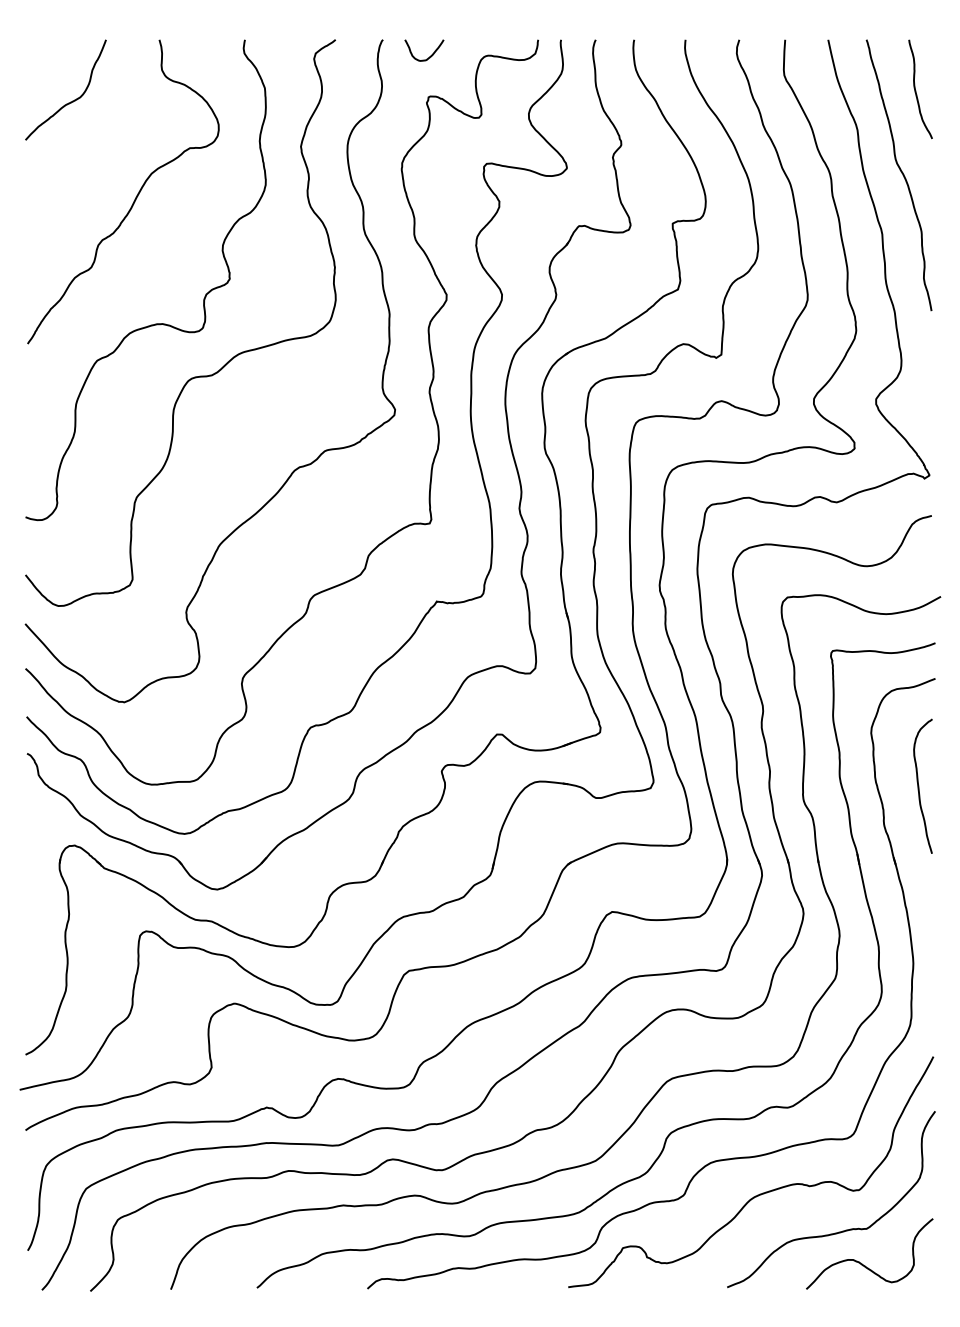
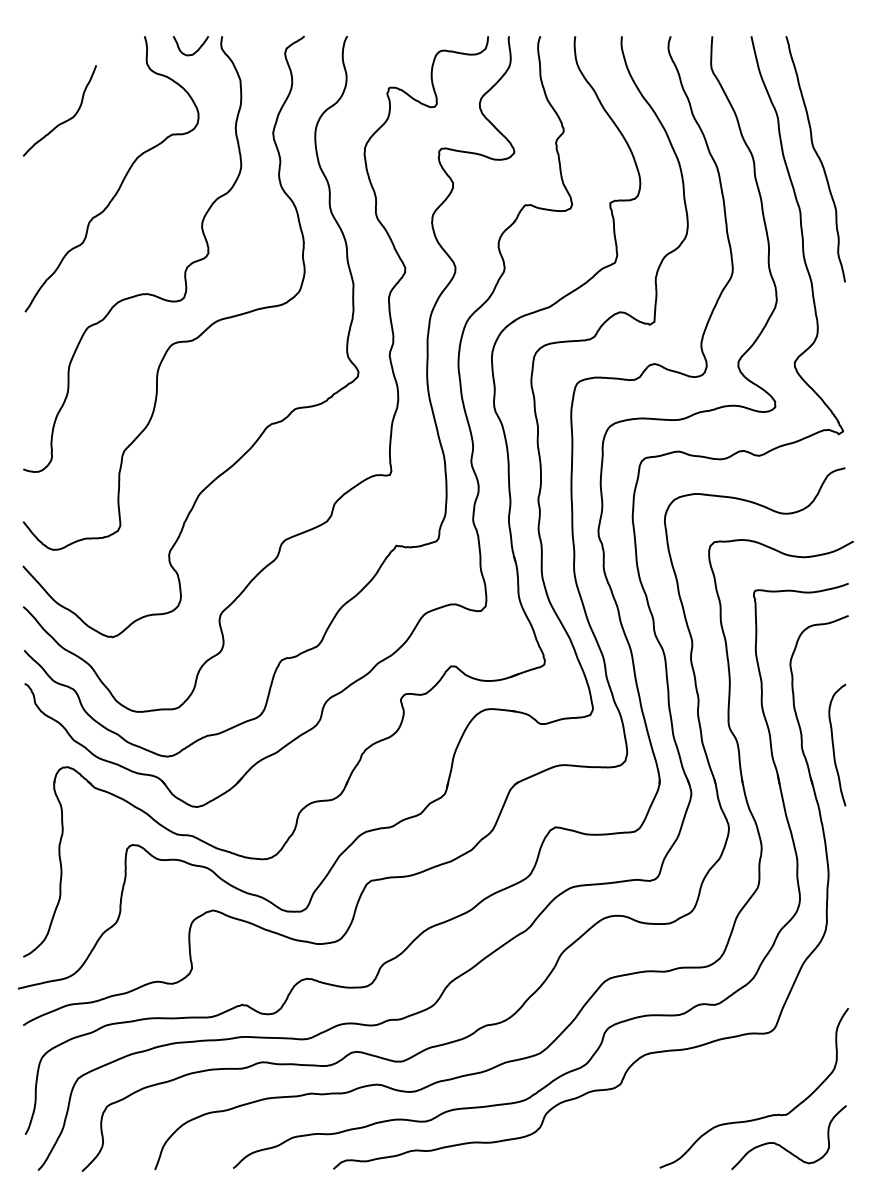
curve: (430, 55) -> (196, 50), moved
curve: (916, 90) -> (831, 82), removed
curve: (70, 101) -> (64, 121), moved
curve: (919, 785) -> (834, 744), moved
curve: (757, 1194) -> (687, 1083), removed

